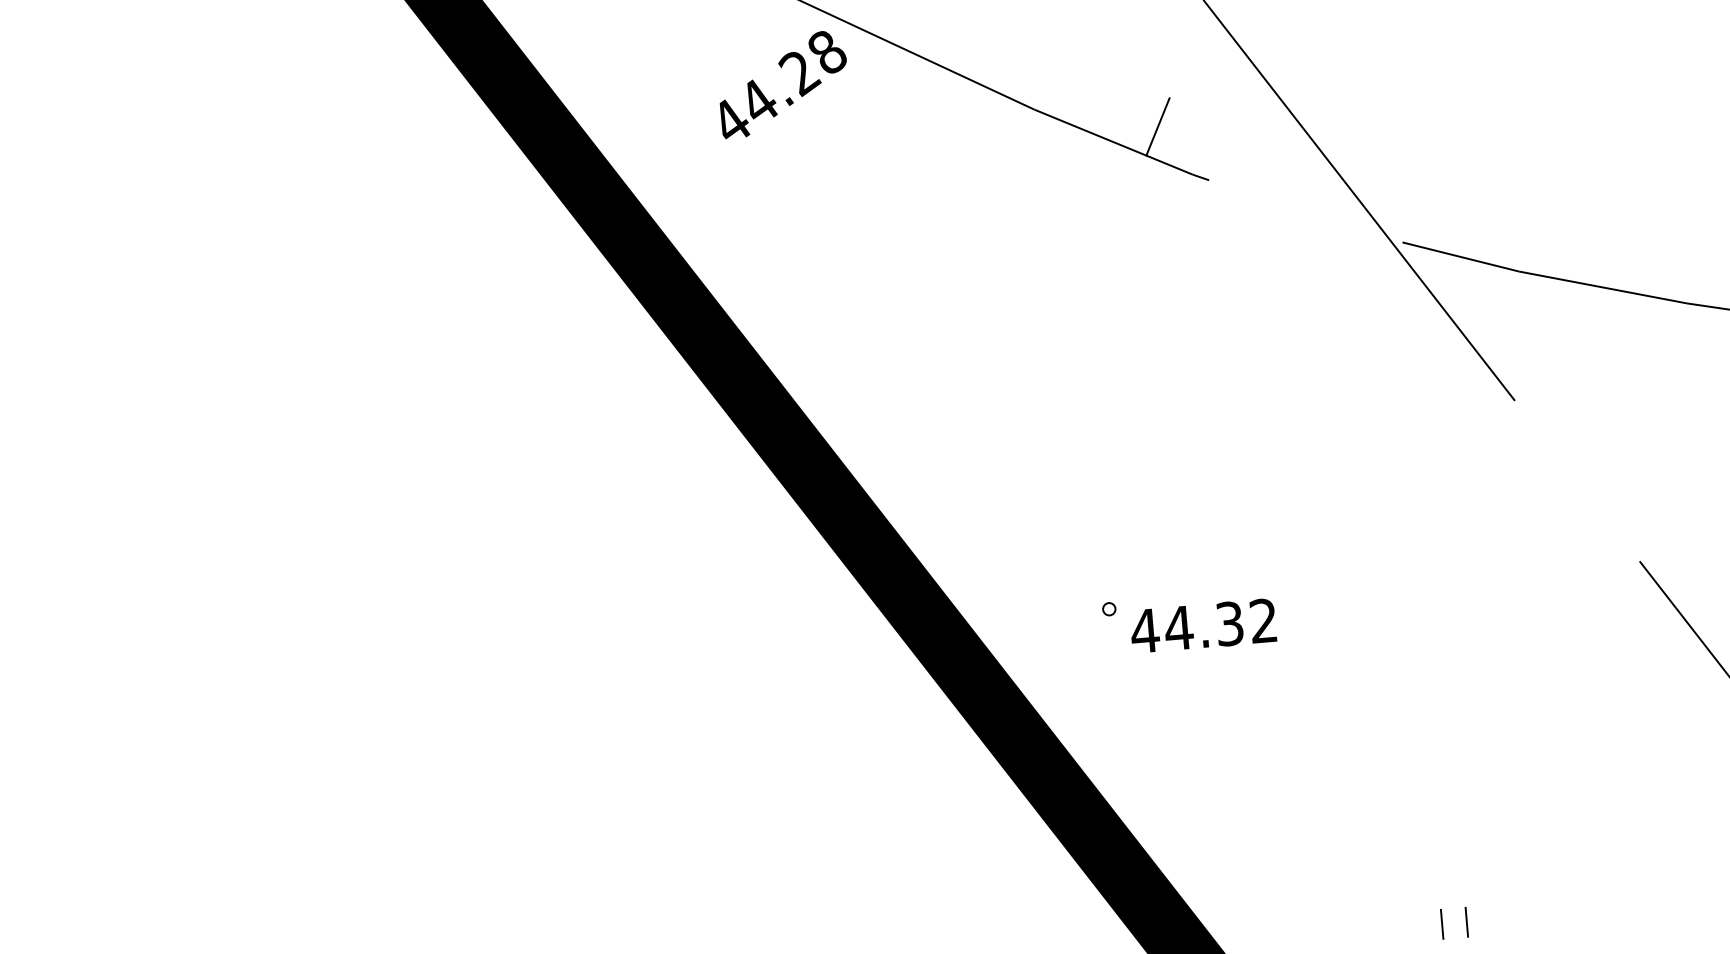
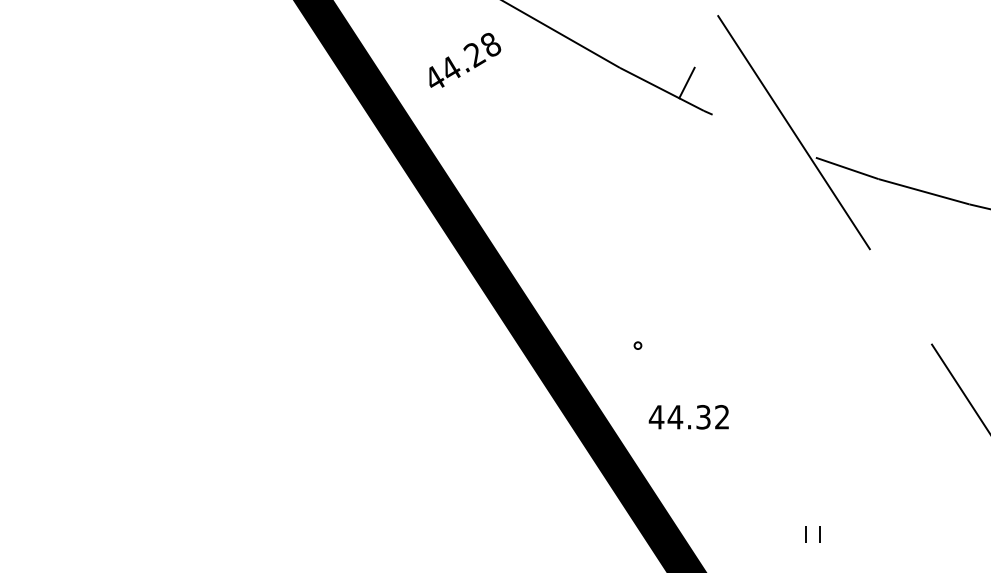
text: (783, 84) -> (465, 60), moved
text: (1202, 626) -> (688, 417), moved

